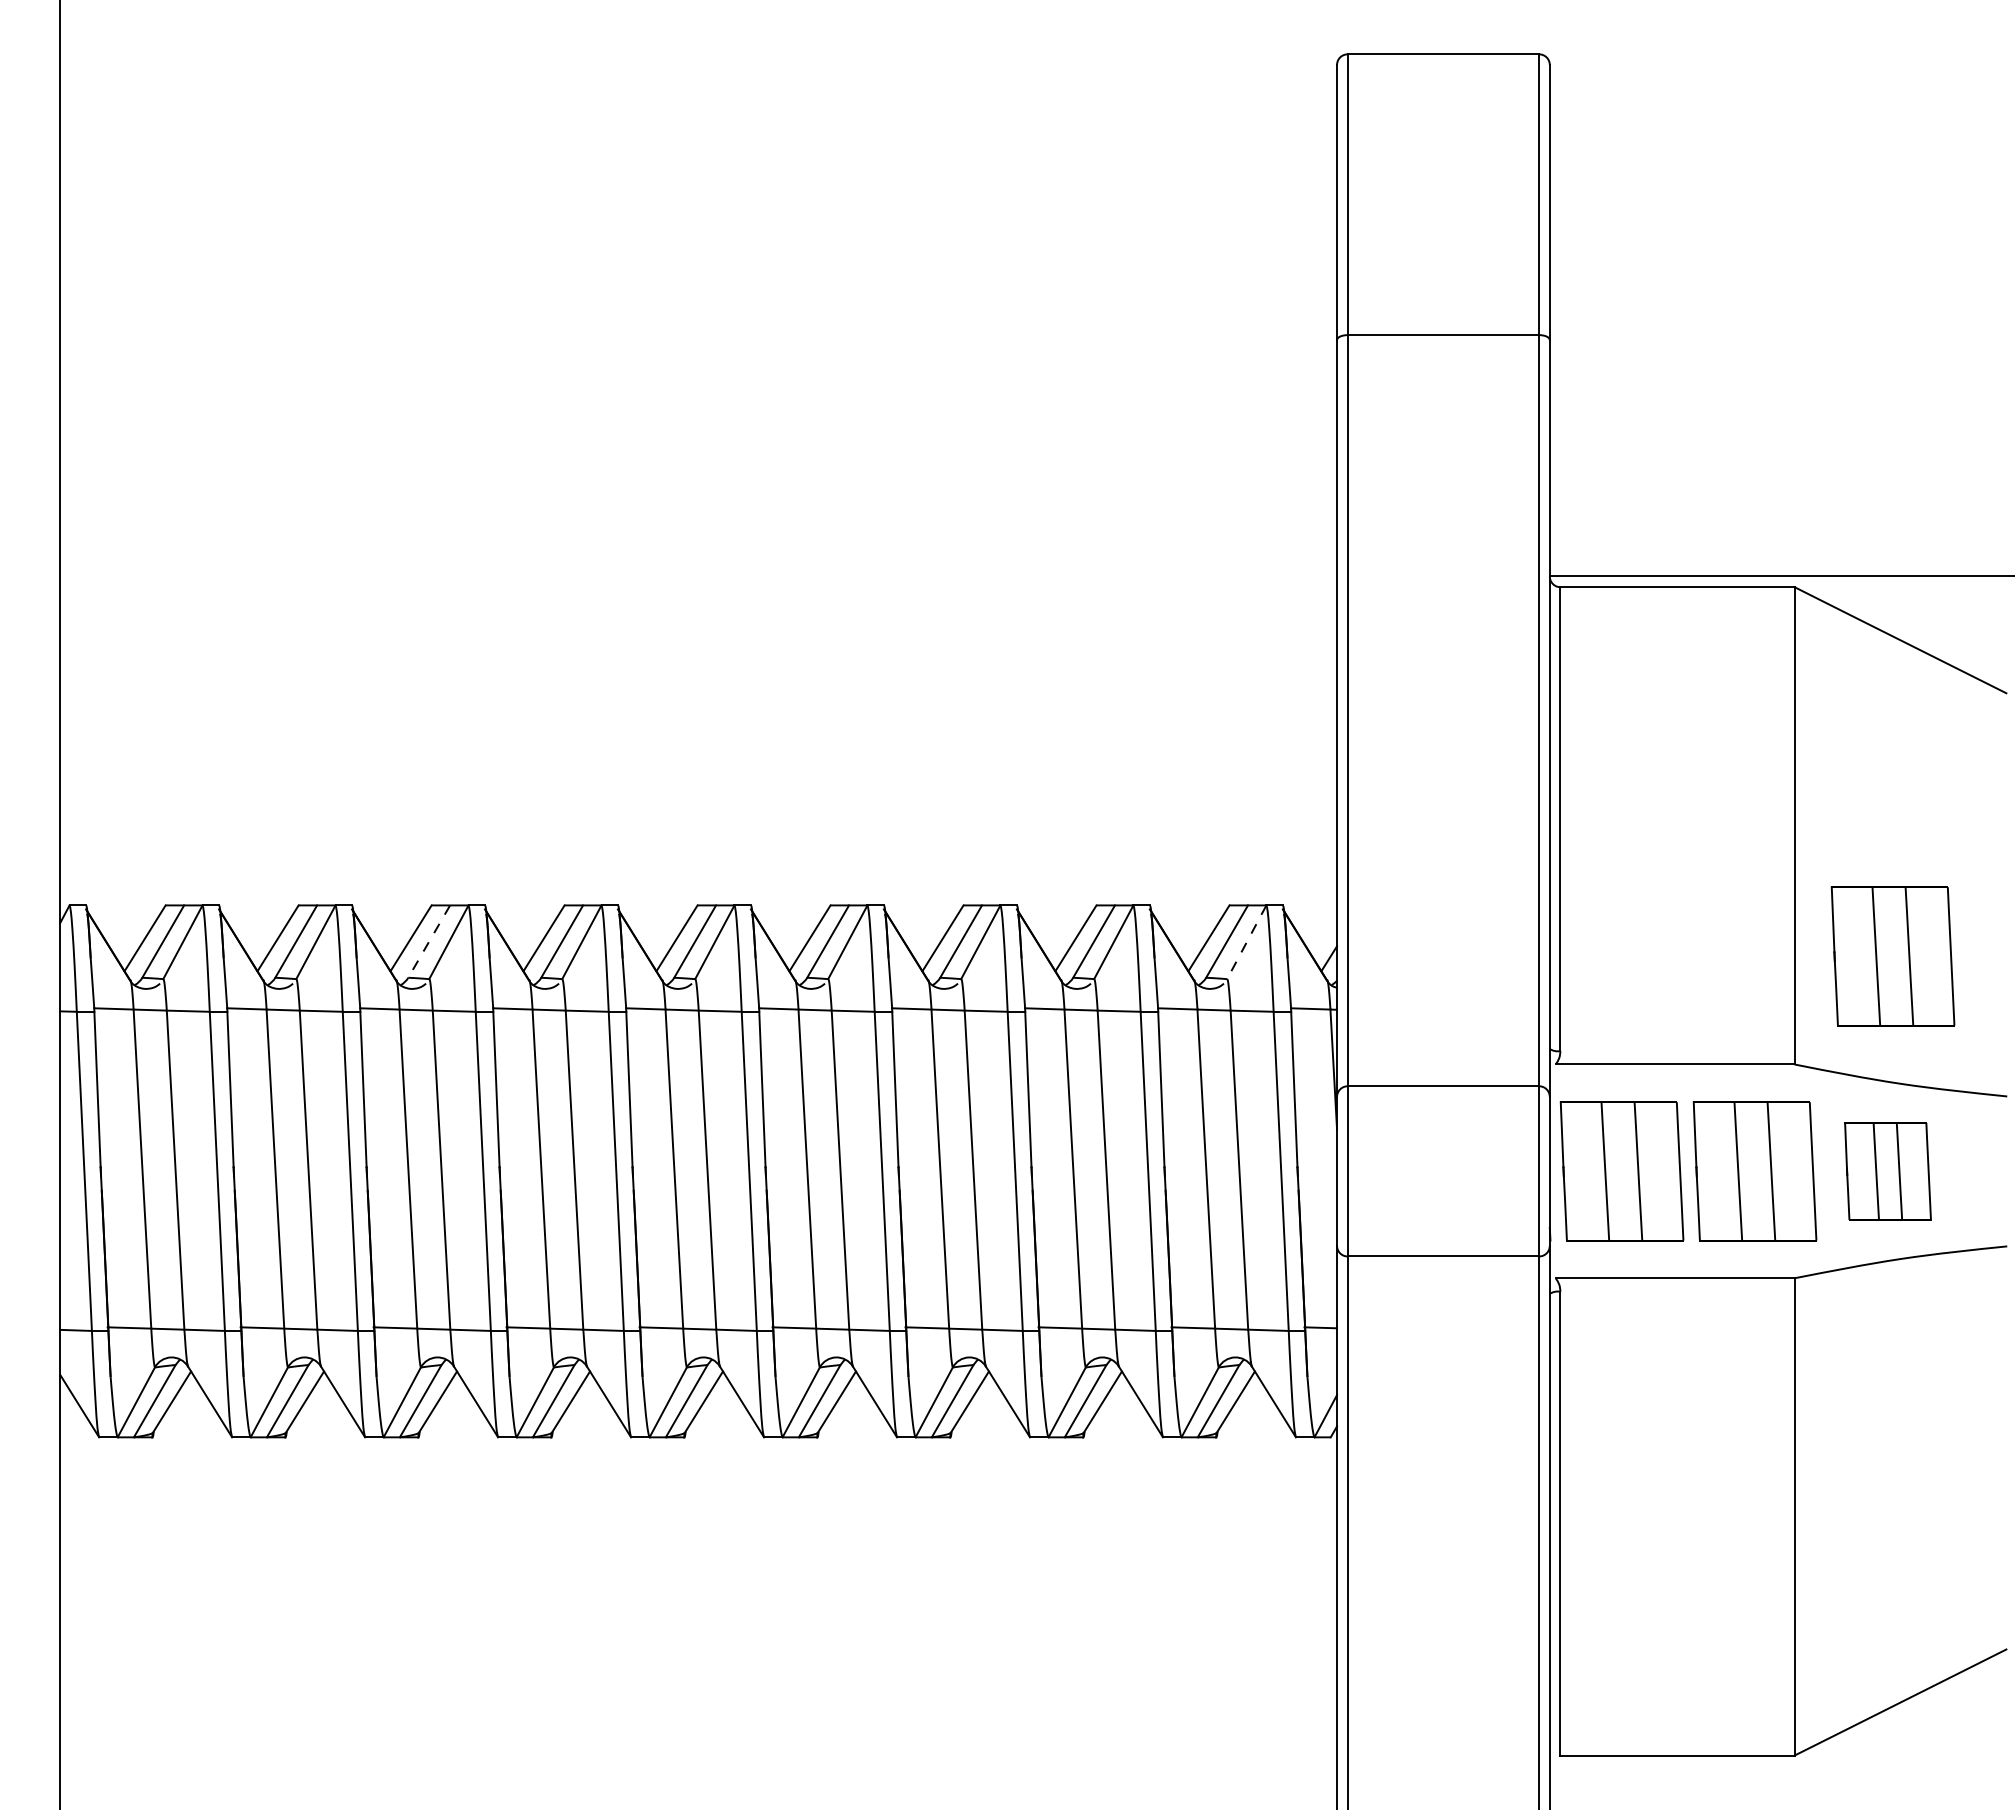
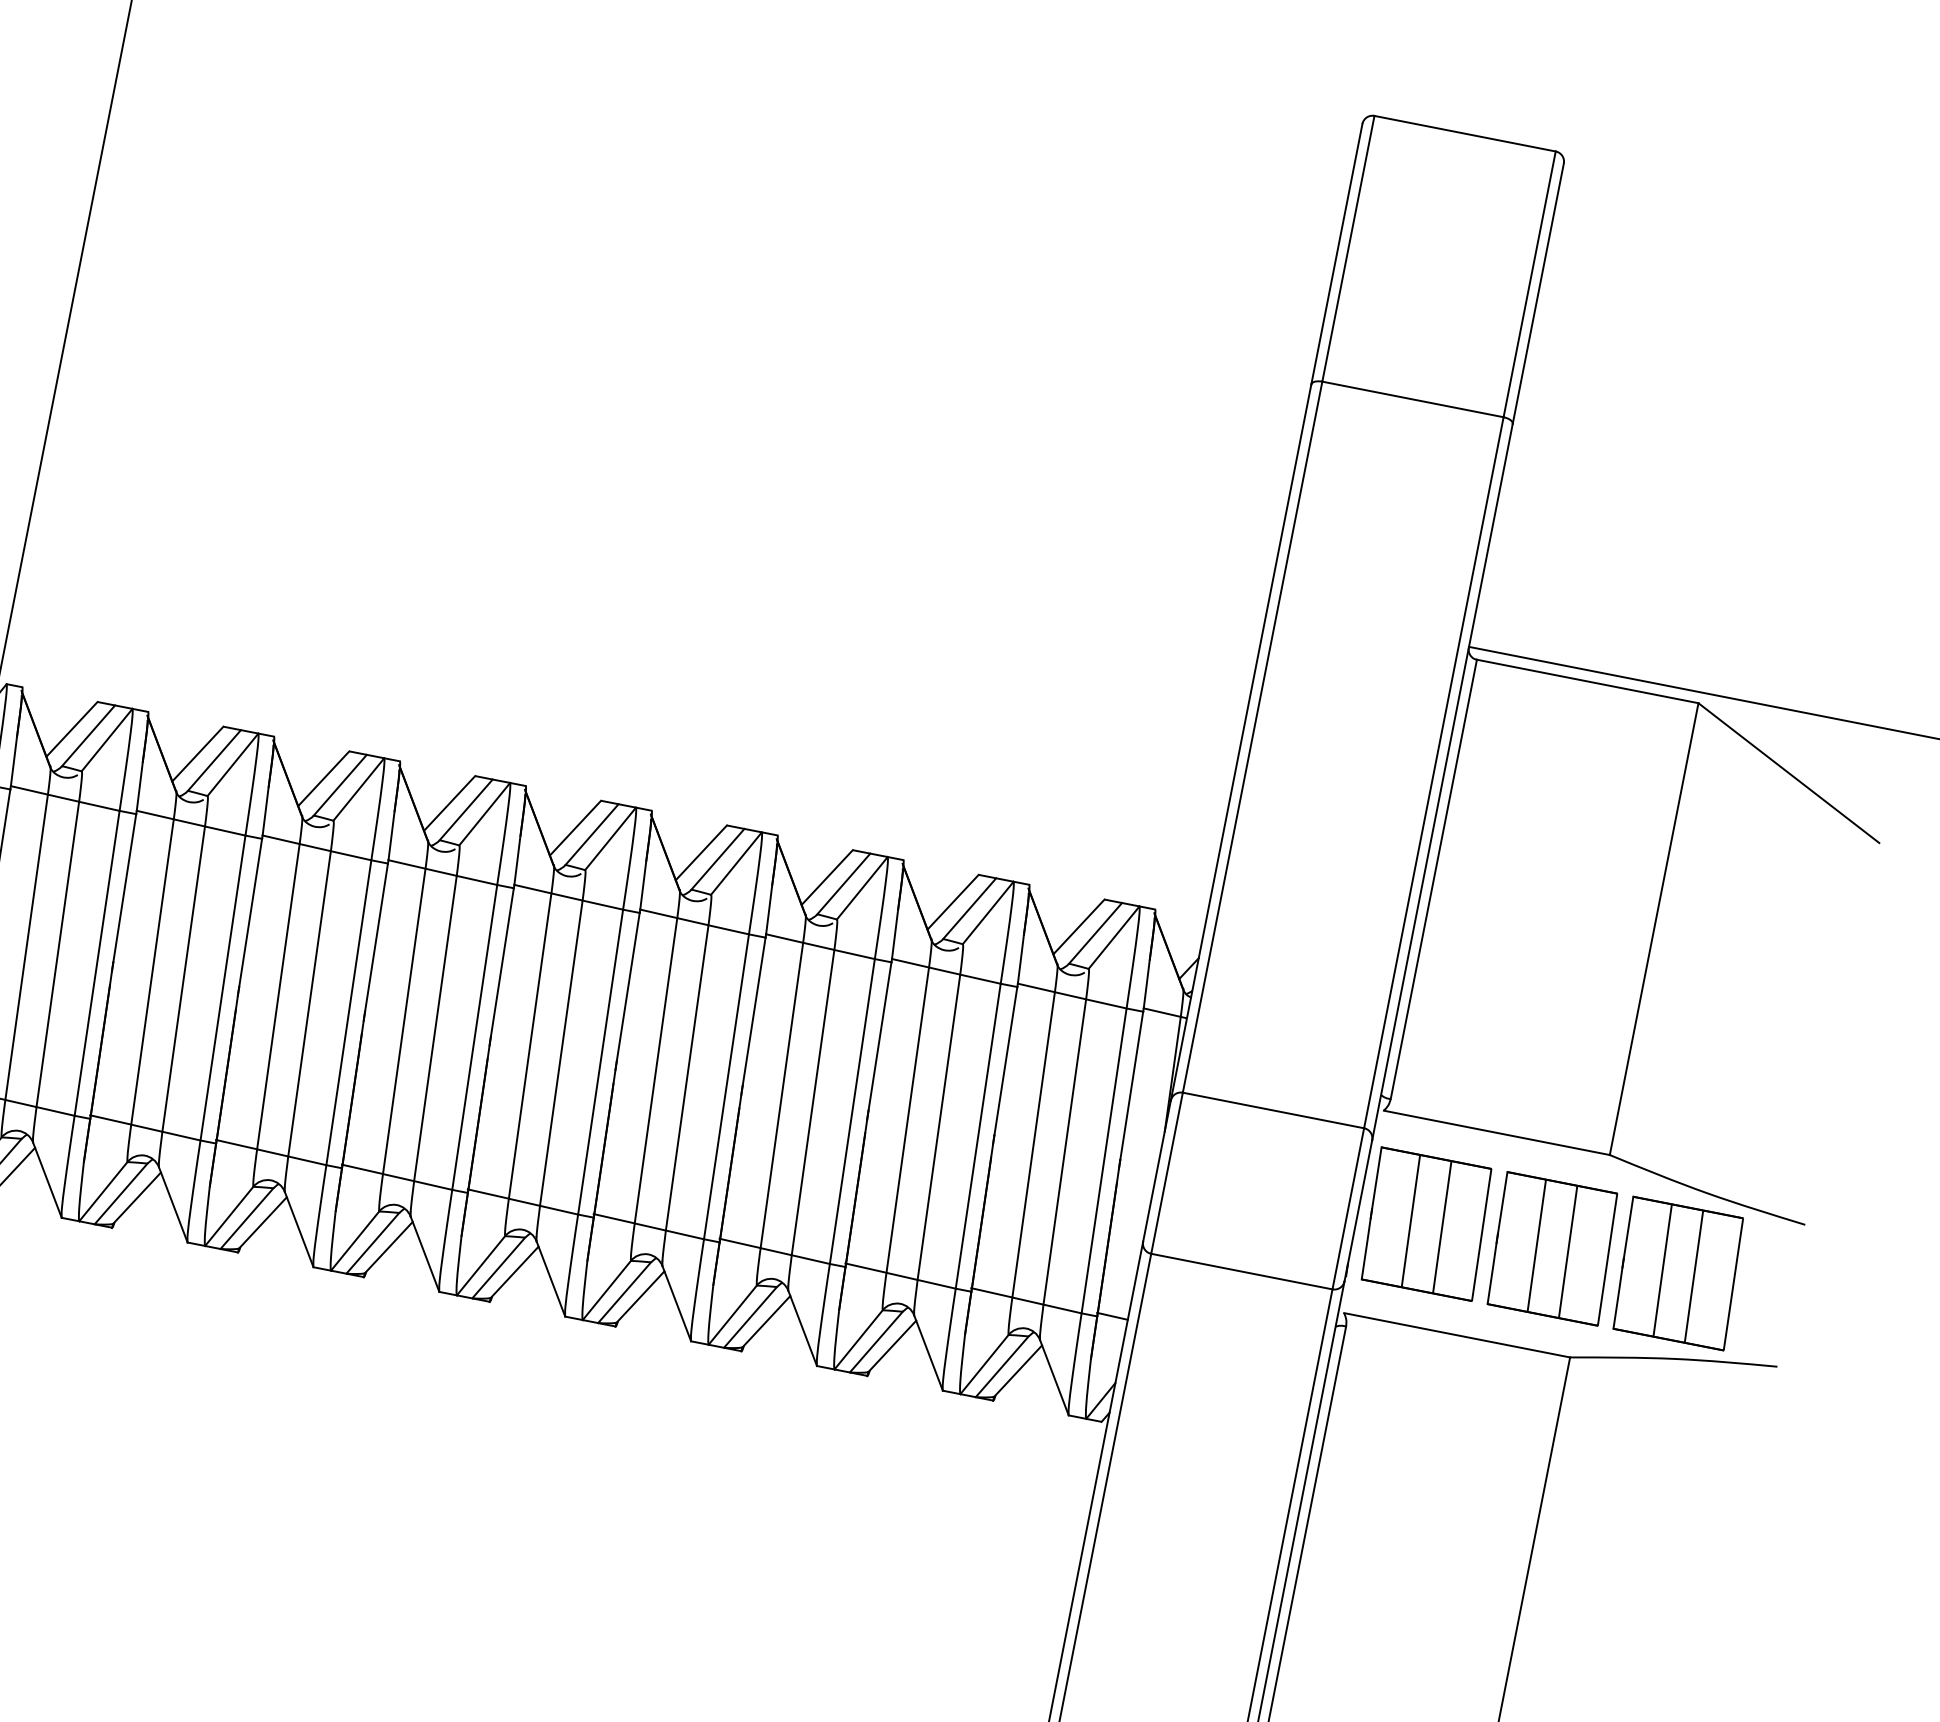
line: (429, 941) -> (340, 785), dashed -> solid
line: (1246, 942) -> (1113, 937), dashed -> solid
part: (1892, 956) -> (1722, 1071), removed
part: (1887, 1171) -> (1677, 1273), size x1.43

